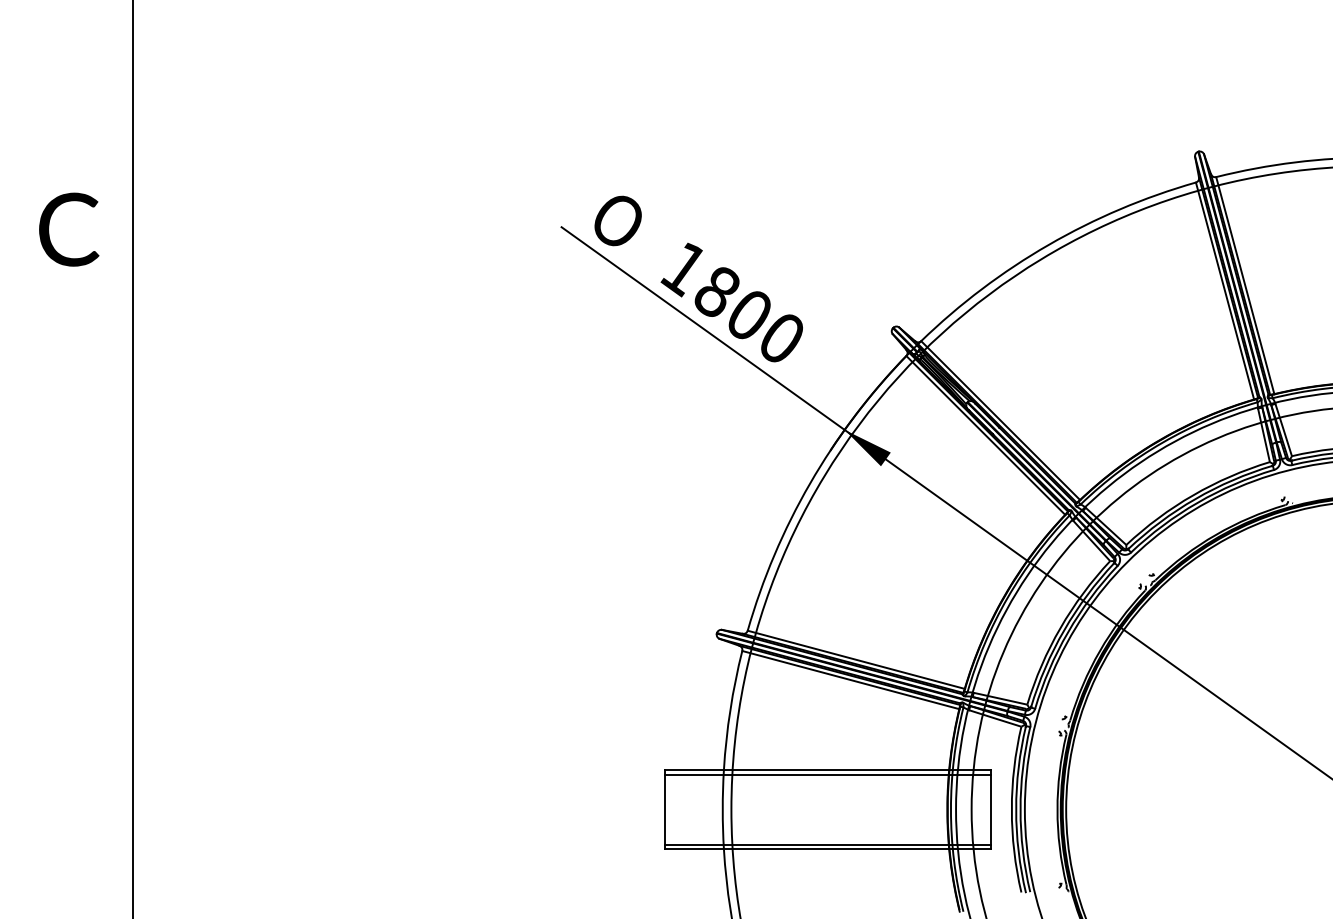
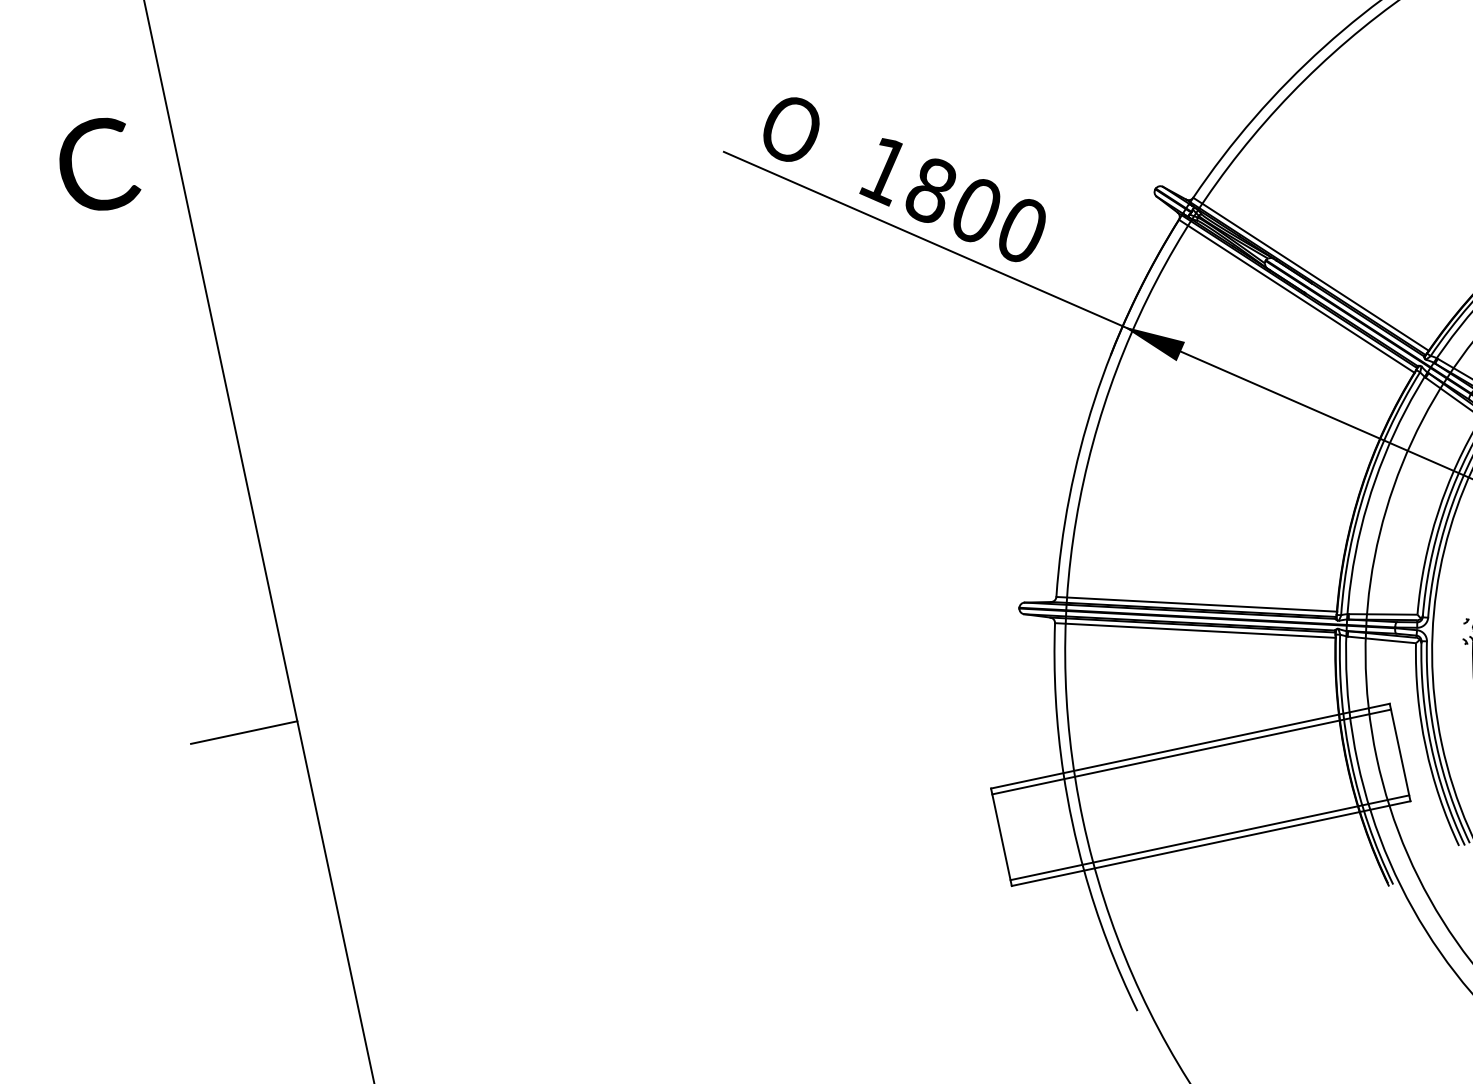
text: (69, 229) -> (97, 165), moved
line: (89, 601) -> (243, 732), added

